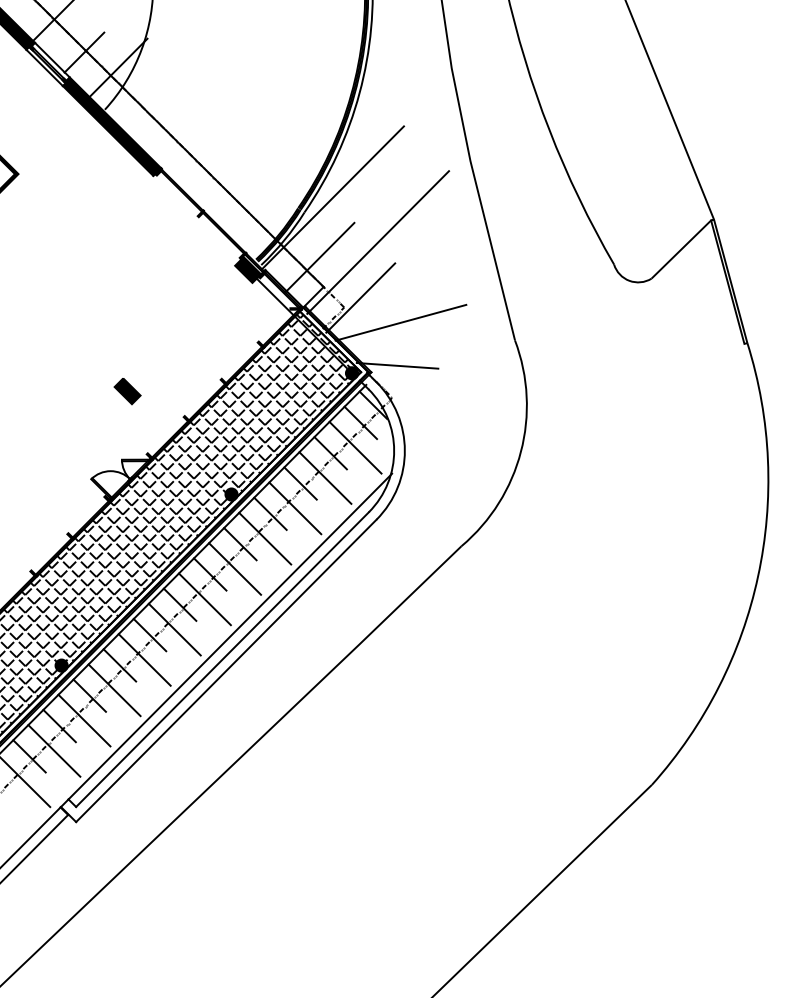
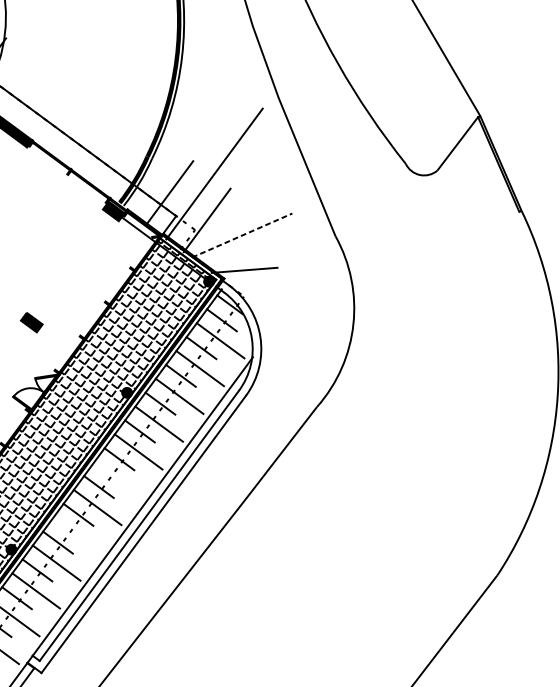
line: (332, 197) -> (172, 143), removed
line: (400, 322) -> (241, 235), solid -> dashed
line: (204, 599) -> (117, 479), removed
line: (144, 659) -> (76, 534), removed

